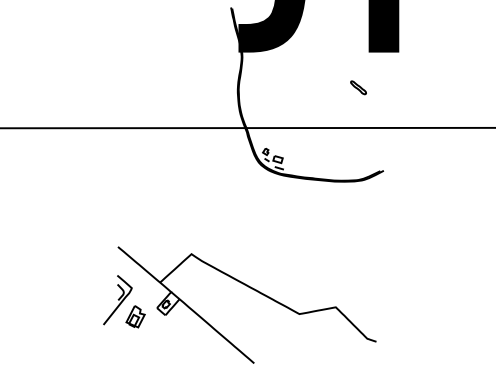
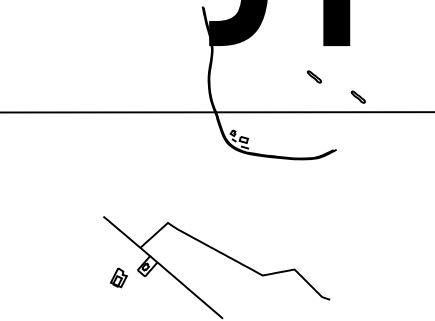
part: (408, 110) -> (358, 96), added
part: (117, 300) -> (103, 263), removed

